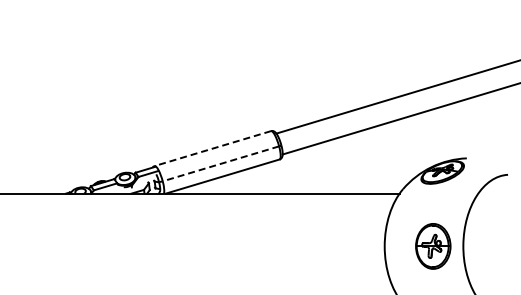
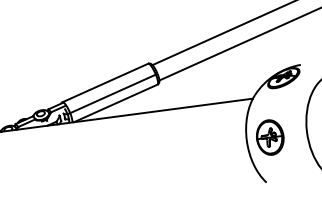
line: (212, 148) -> (105, 83), dashed -> solid
line: (220, 163) -> (112, 93), dashed -> solid
part: (433, 246) -> (270, 137), moved

